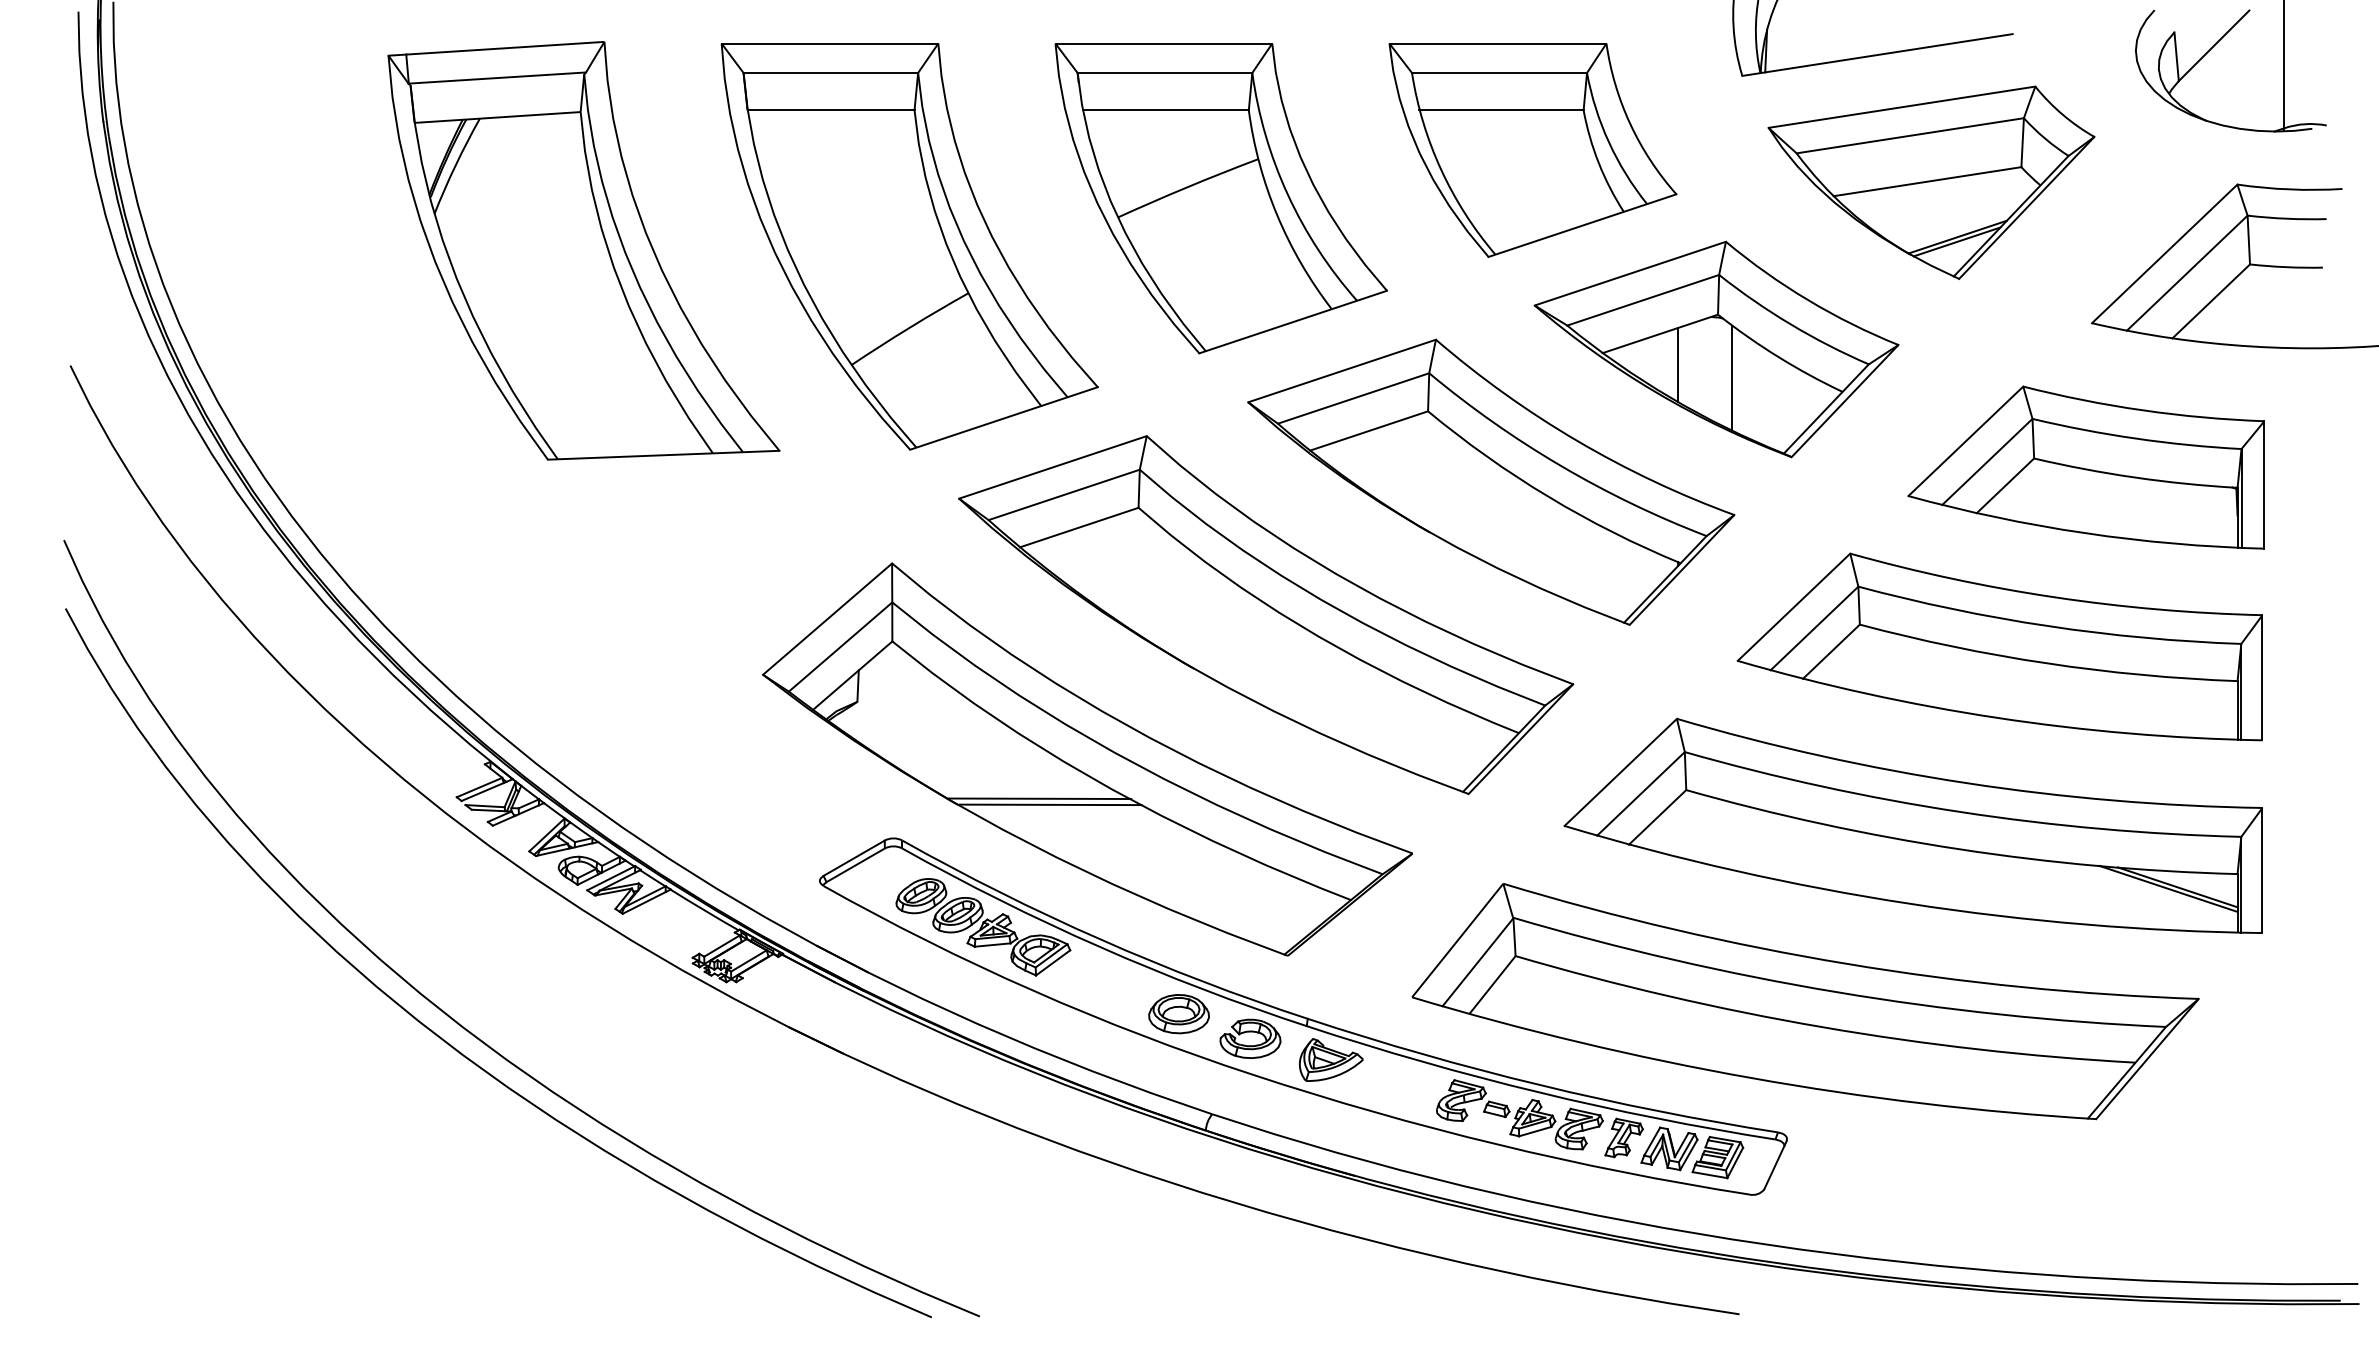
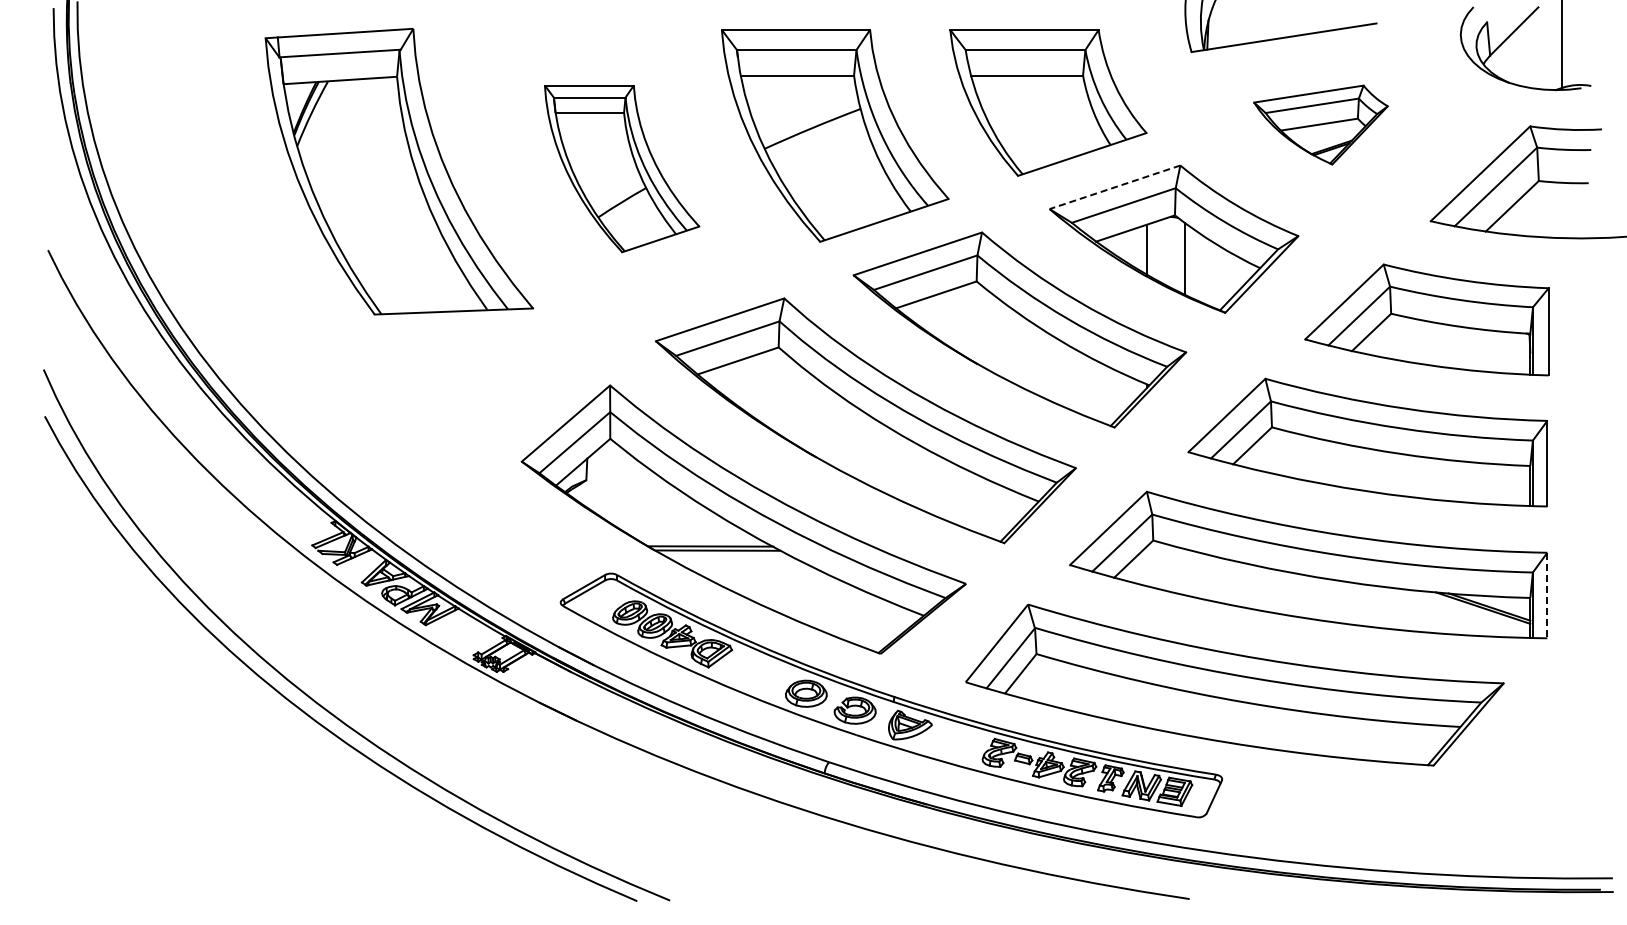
part: (1930, 181) -> (1320, 124), size x0.6
part: (908, 246) -> (621, 168), size x0.6
line: (1631, 273) -> (1115, 187), solid -> dashed
line: (2262, 870) -> (1547, 595), solid -> dashed

